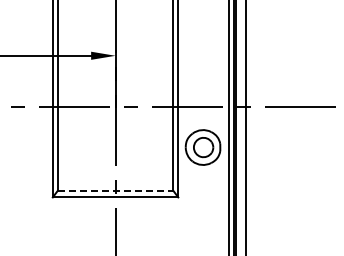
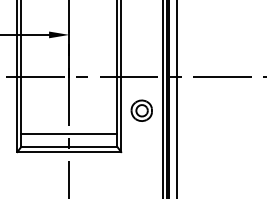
part: (203, 147) -> (142, 110), size x0.71
line: (115, 175) -> (69, 133), added
line: (115, 190) -> (69, 146), dashed -> solid

